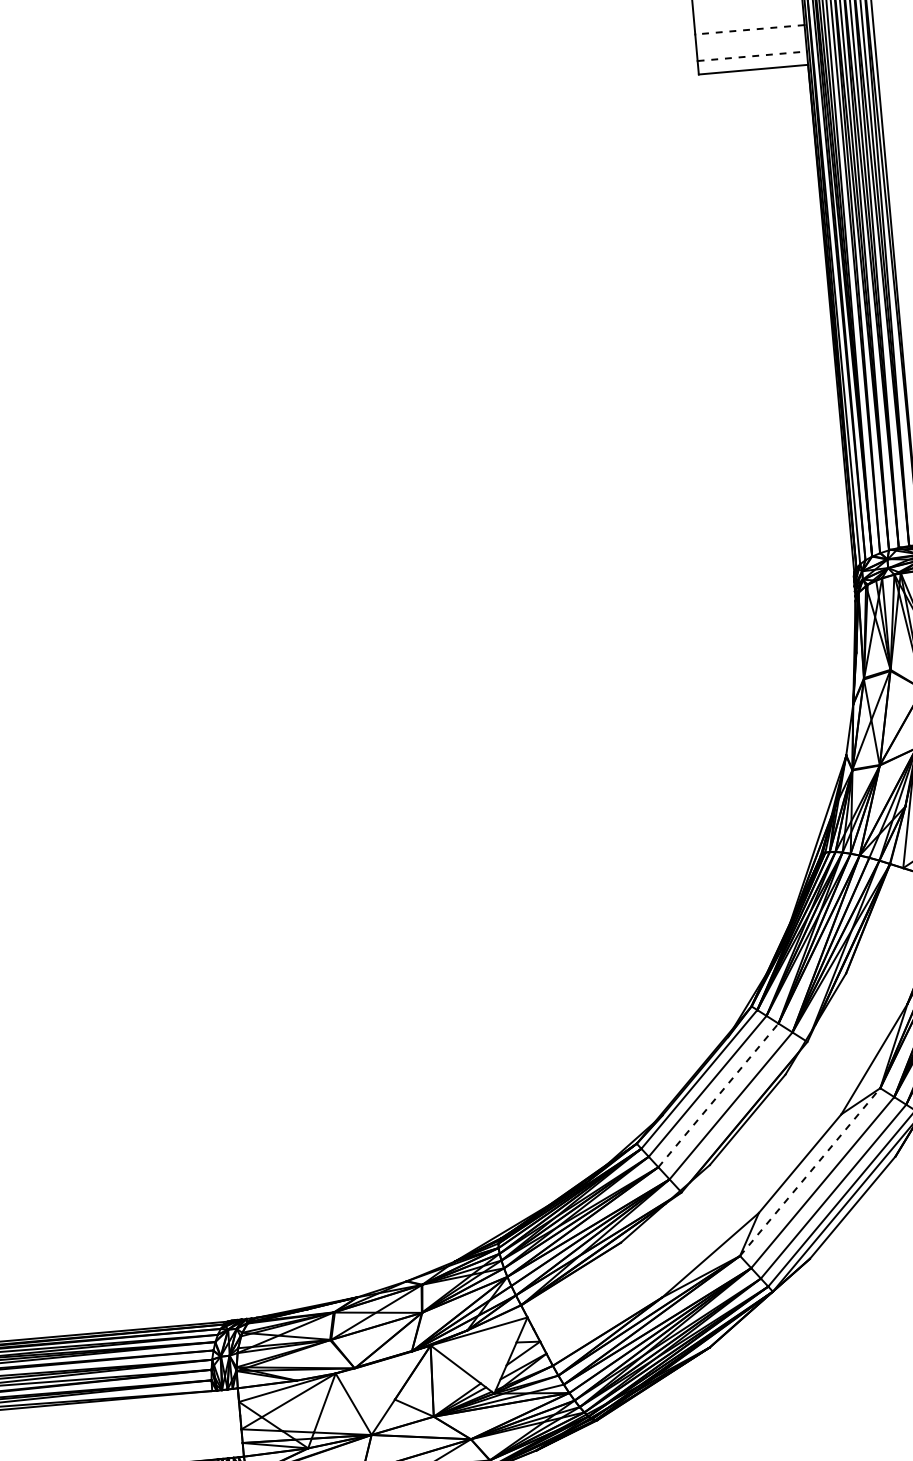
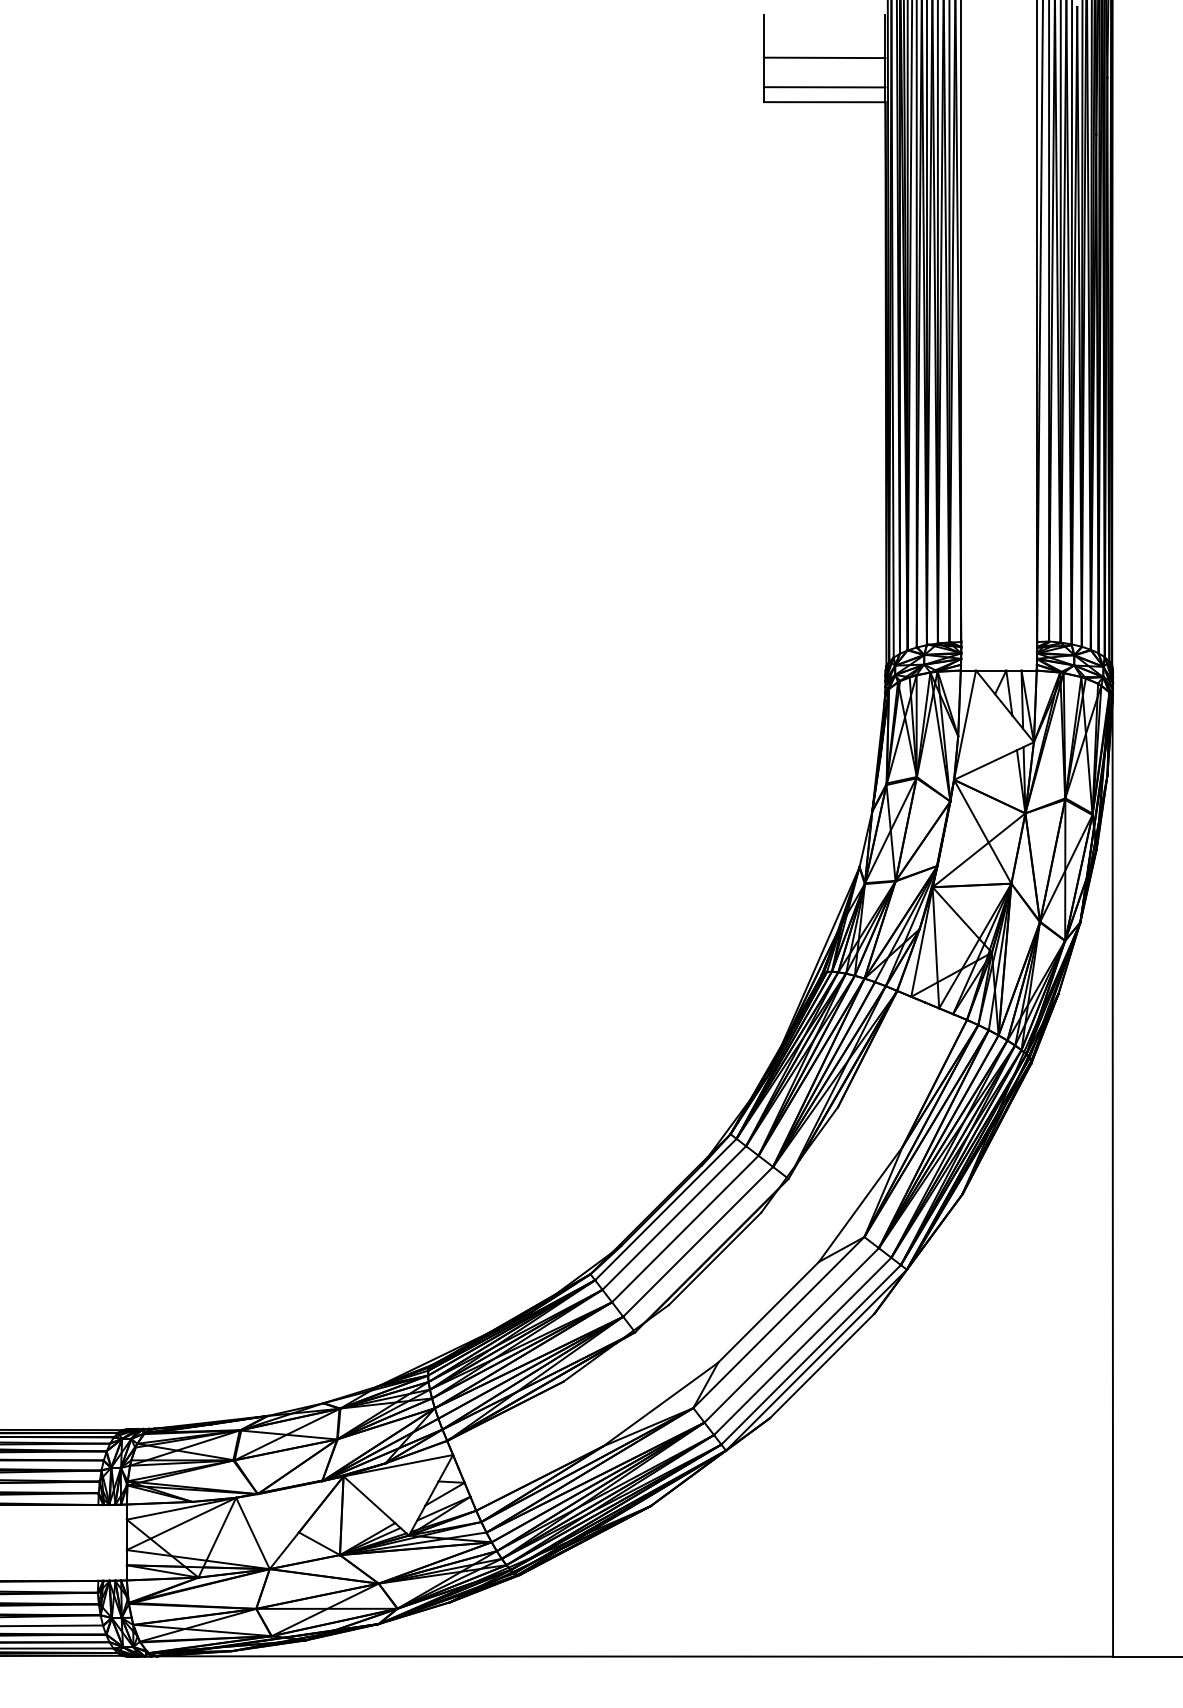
line: (749, 29) -> (824, 57), dashed -> solid
line: (752, 56) -> (824, 87), dashed -> solid
line: (718, 1095) -> (685, 1229), dashed -> solid
line: (809, 1172) -> (778, 1322), dashed -> solid

